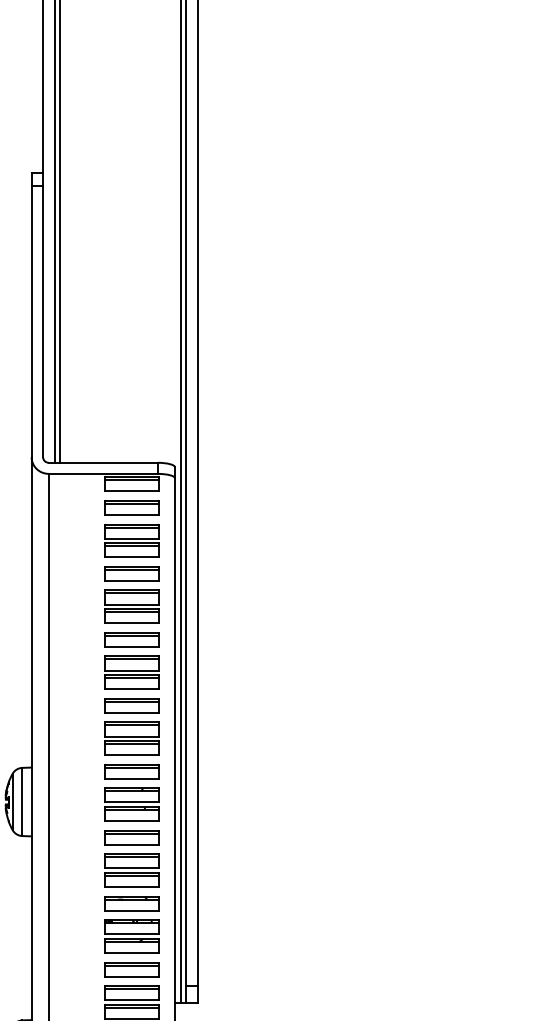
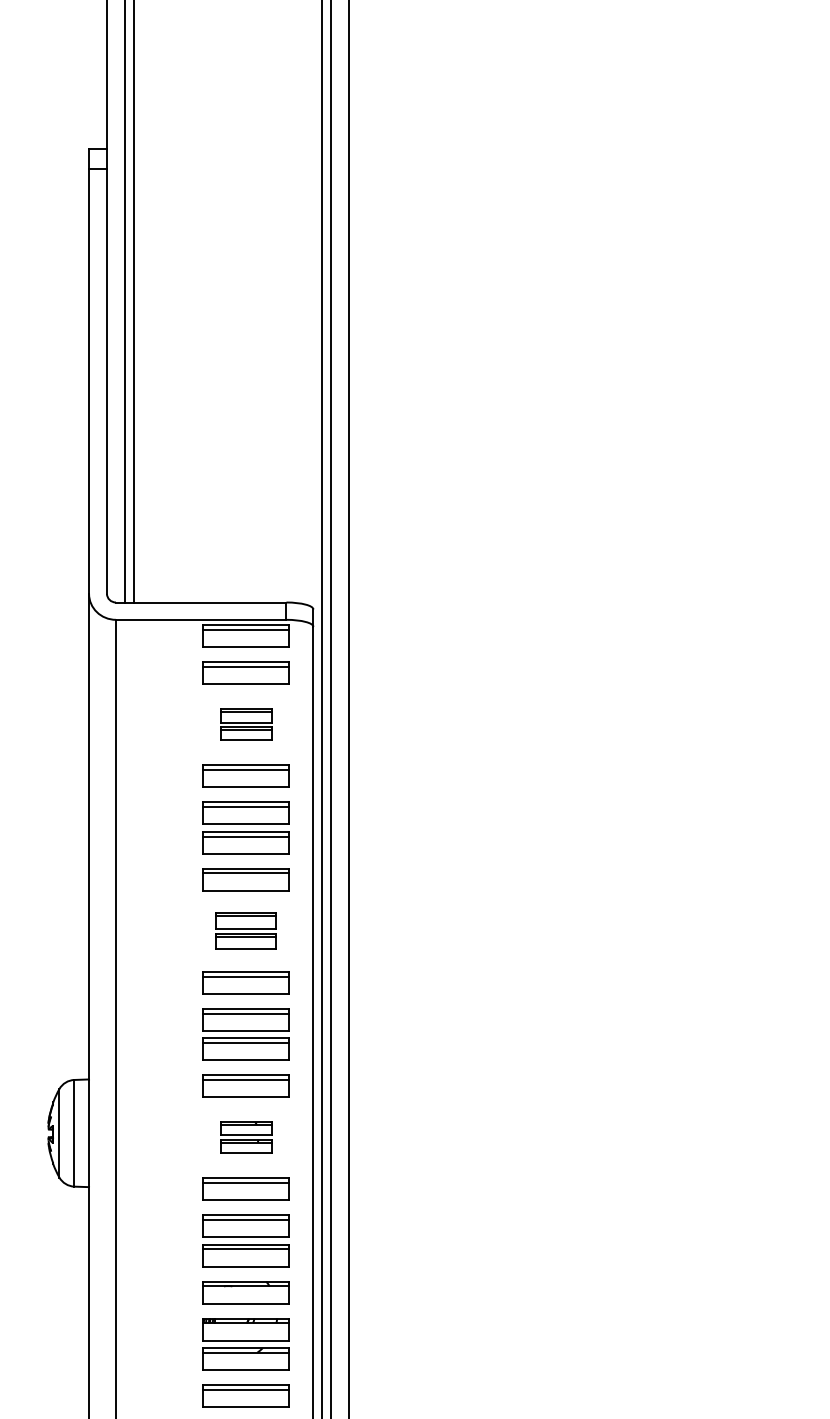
part: (131, 540) -> (245, 724), size x0.6
part: (131, 672) -> (245, 930), size x0.7
part: (131, 804) -> (245, 1137), size x0.6

